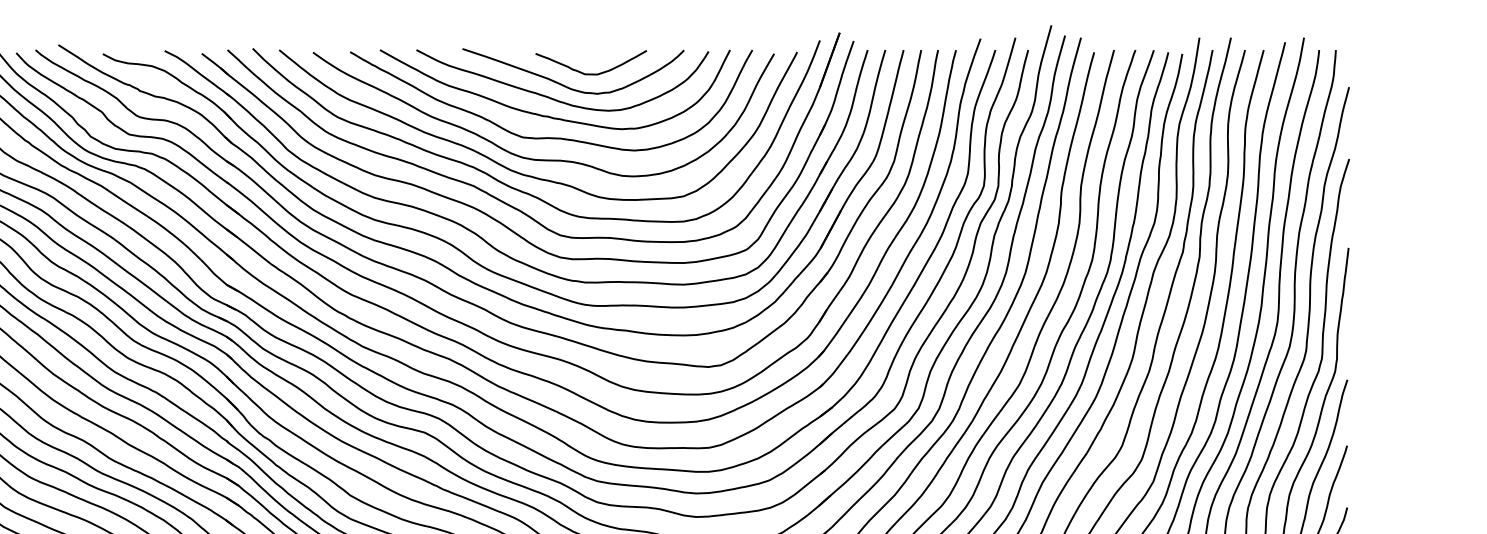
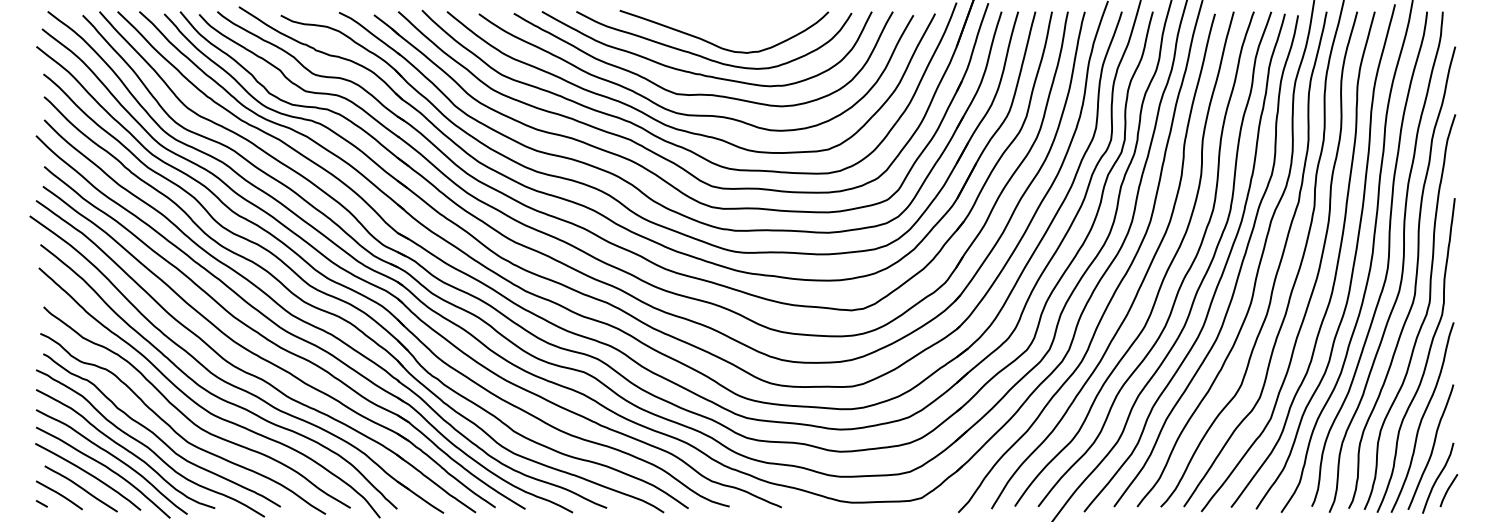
curve: (590, 73) -> (740, 33), removed

